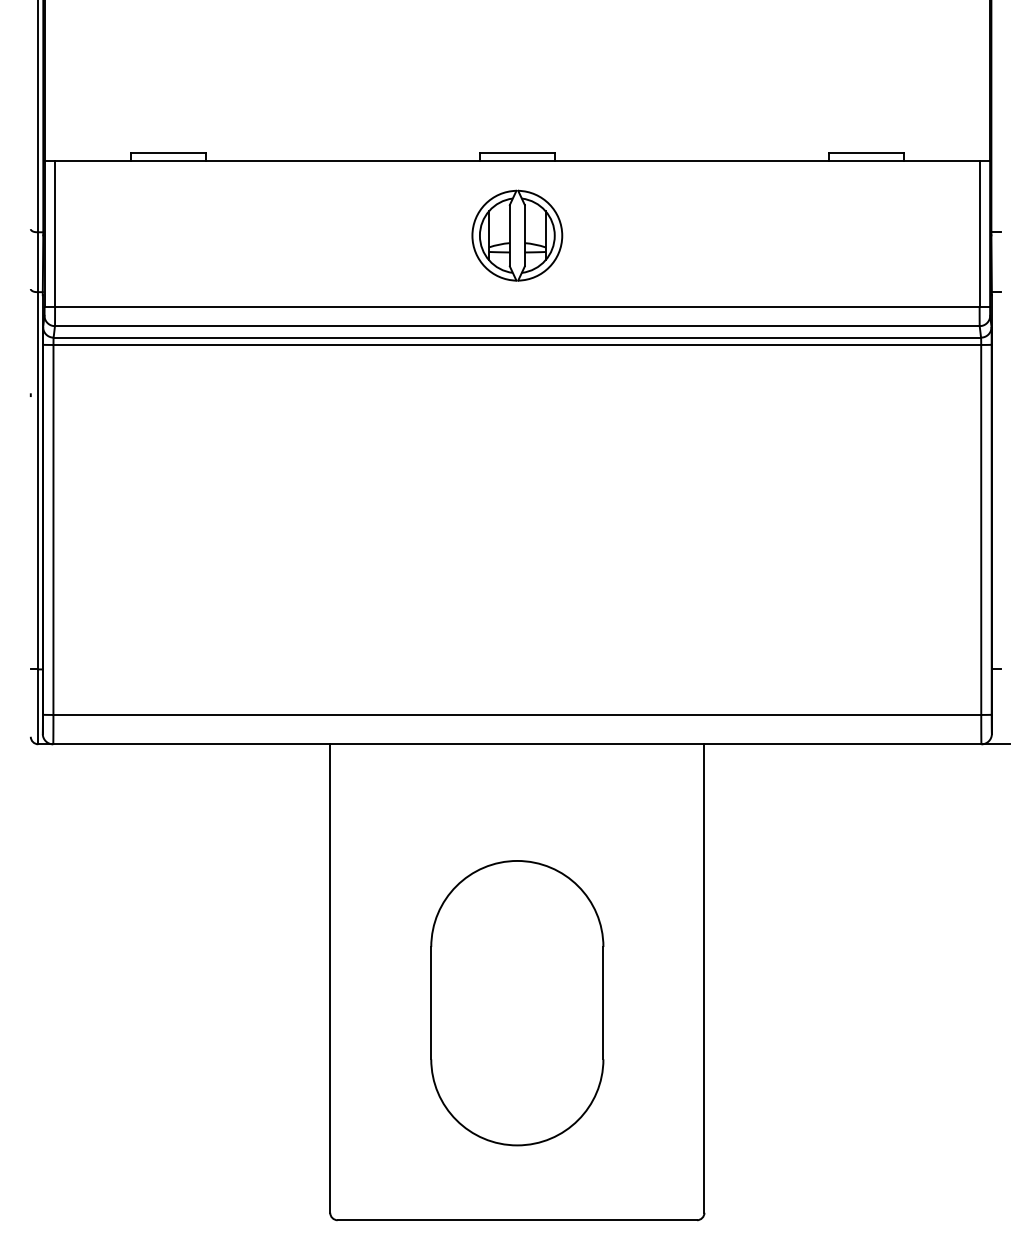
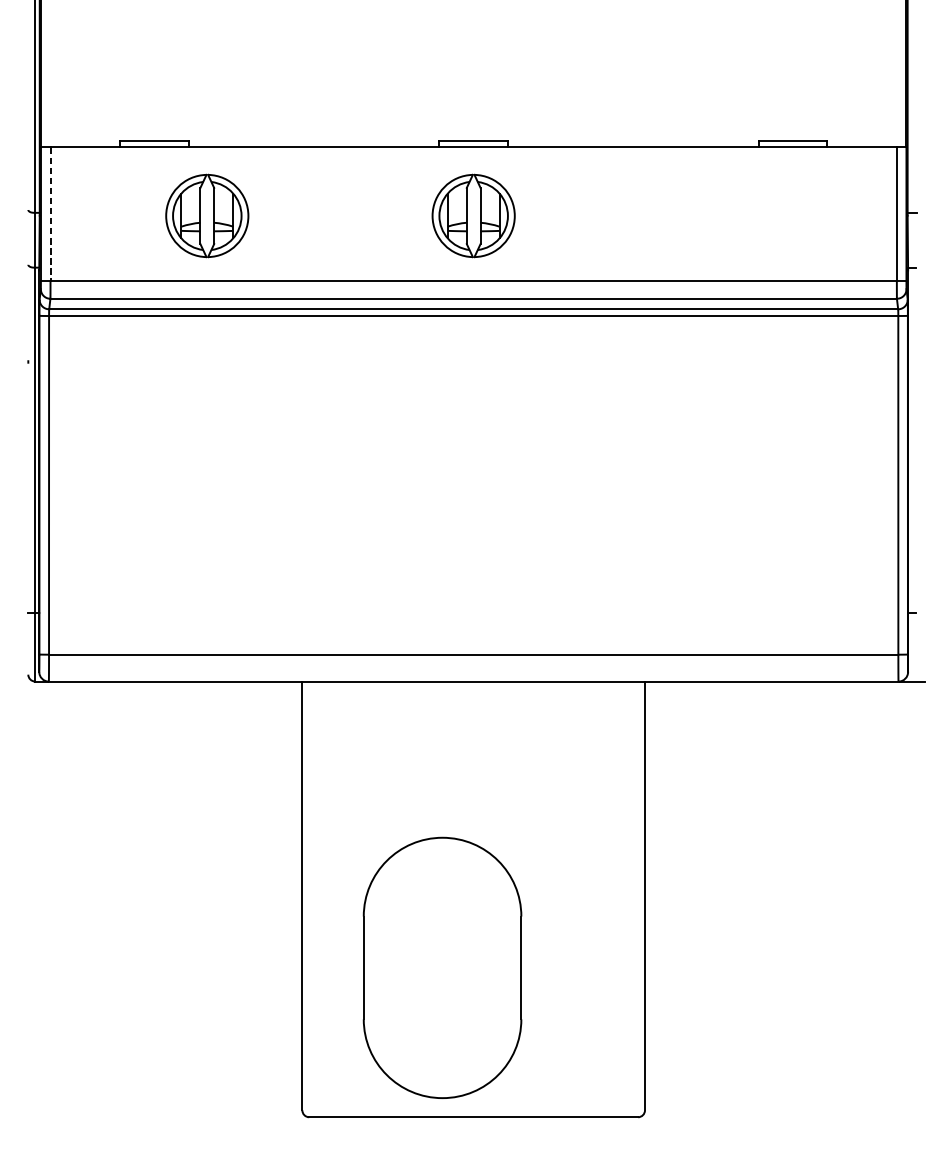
line: (55, 233) -> (50, 213), solid -> dashed
part: (226, 235) -> (207, 215), added
part: (517, 1003) -> (442, 968), moved

